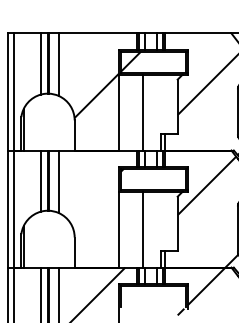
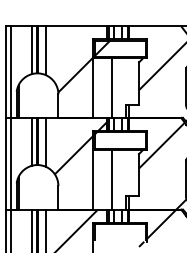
hatch: (102, 189) -> (80, 148), added

